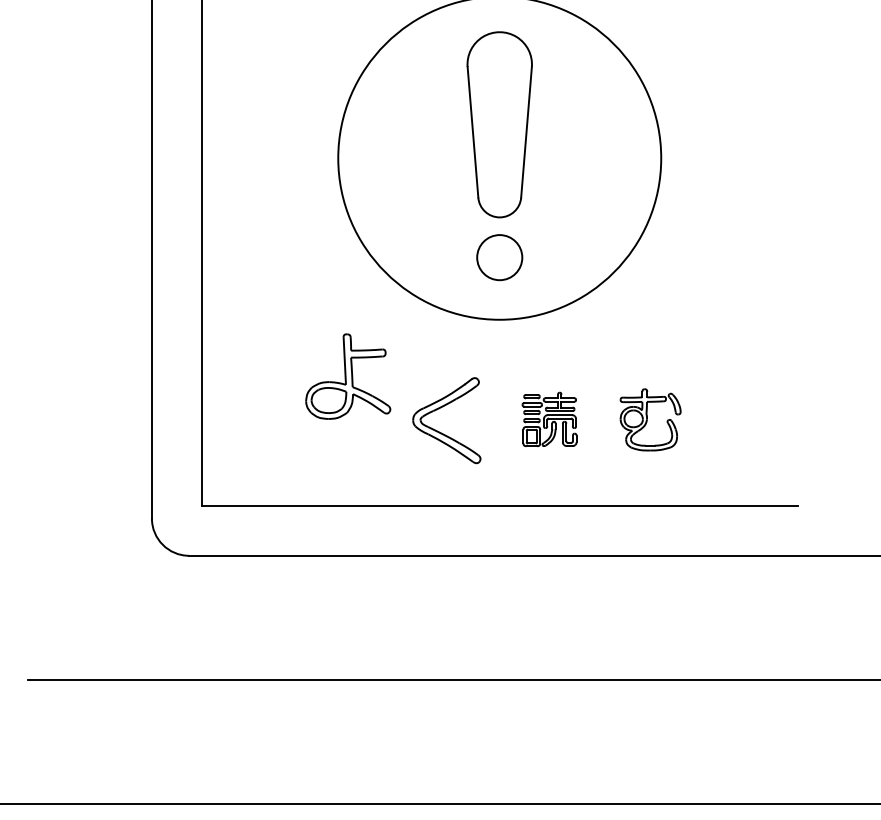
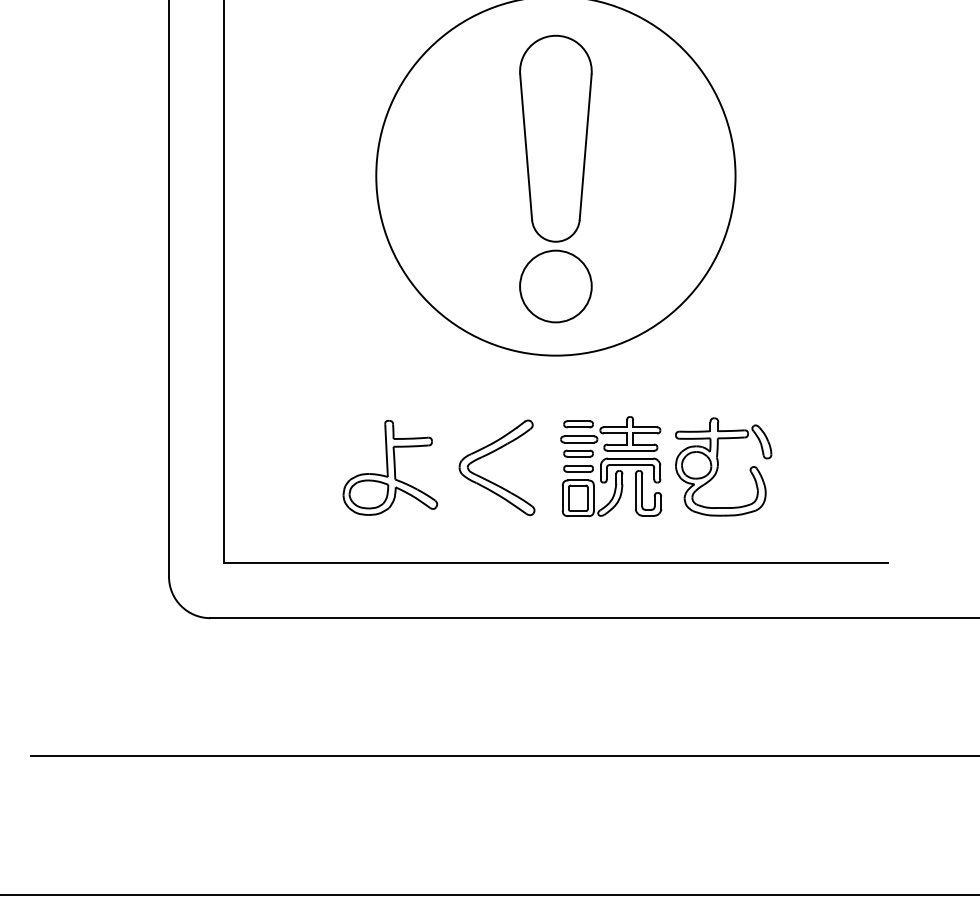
circle: (499, 257) -> (555, 286), size x1.43
part: (348, 376) -> (390, 467), moved
part: (549, 419) -> (611, 466), size x1.67
part: (650, 419) -> (723, 466), size x1.43

